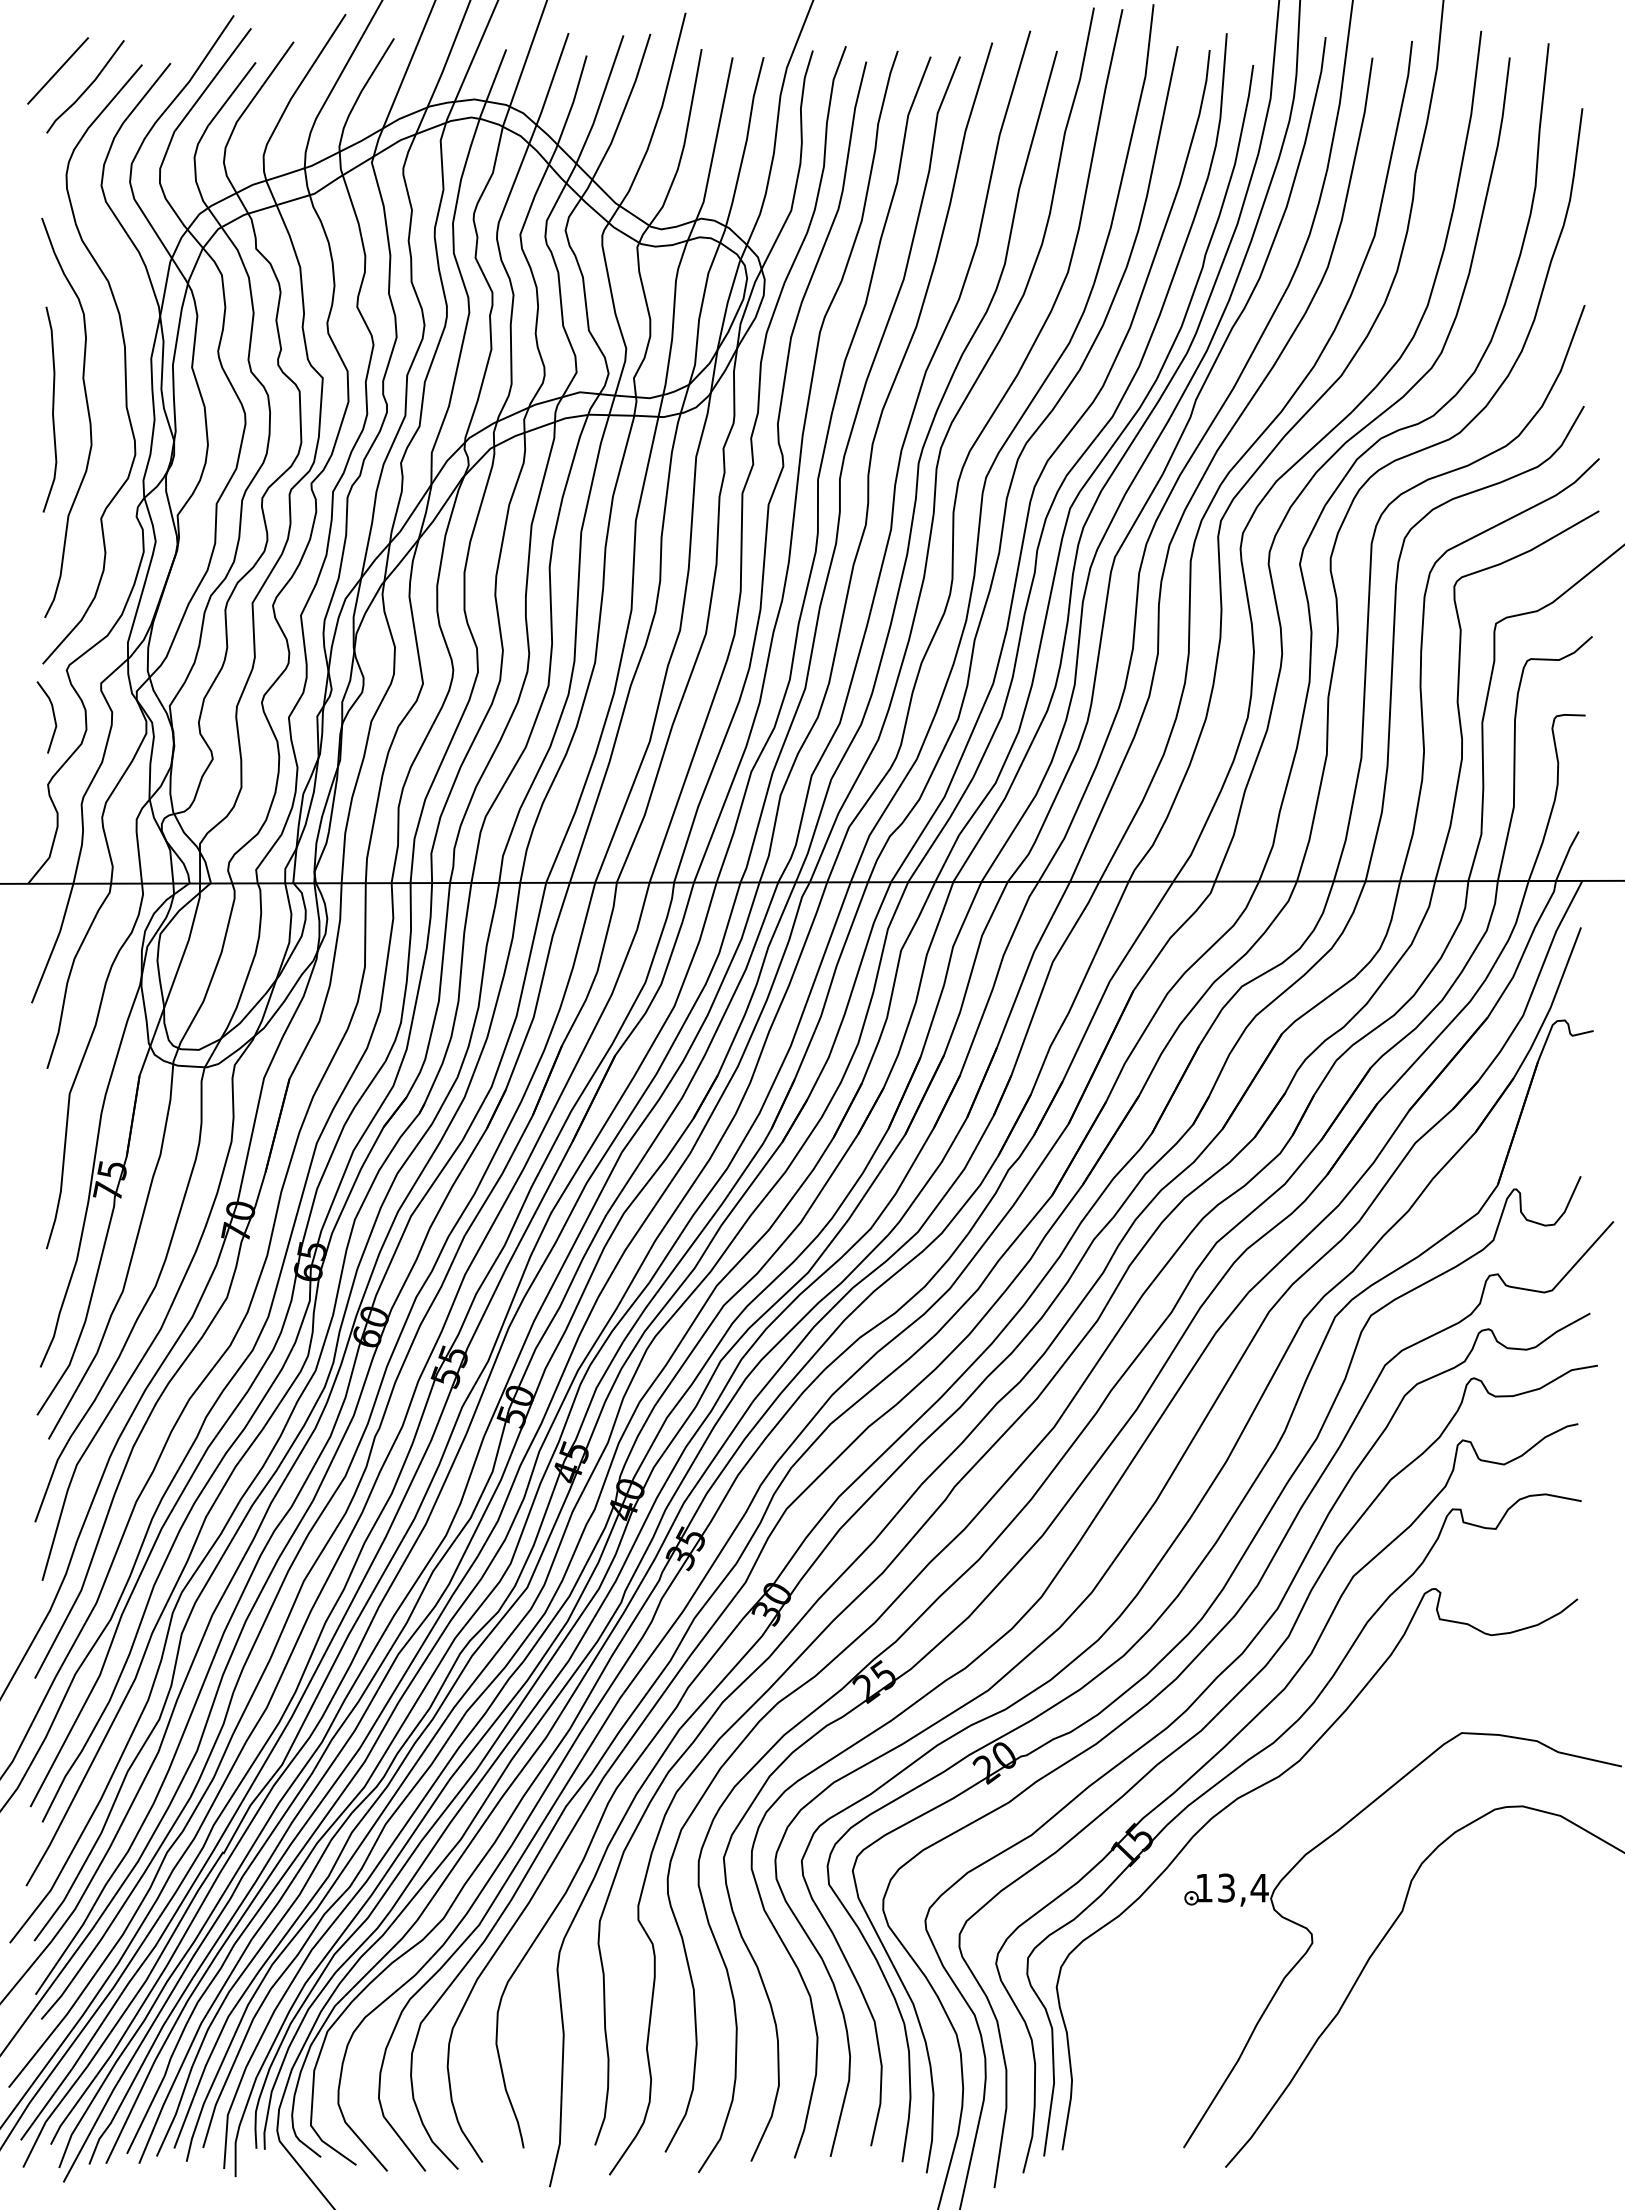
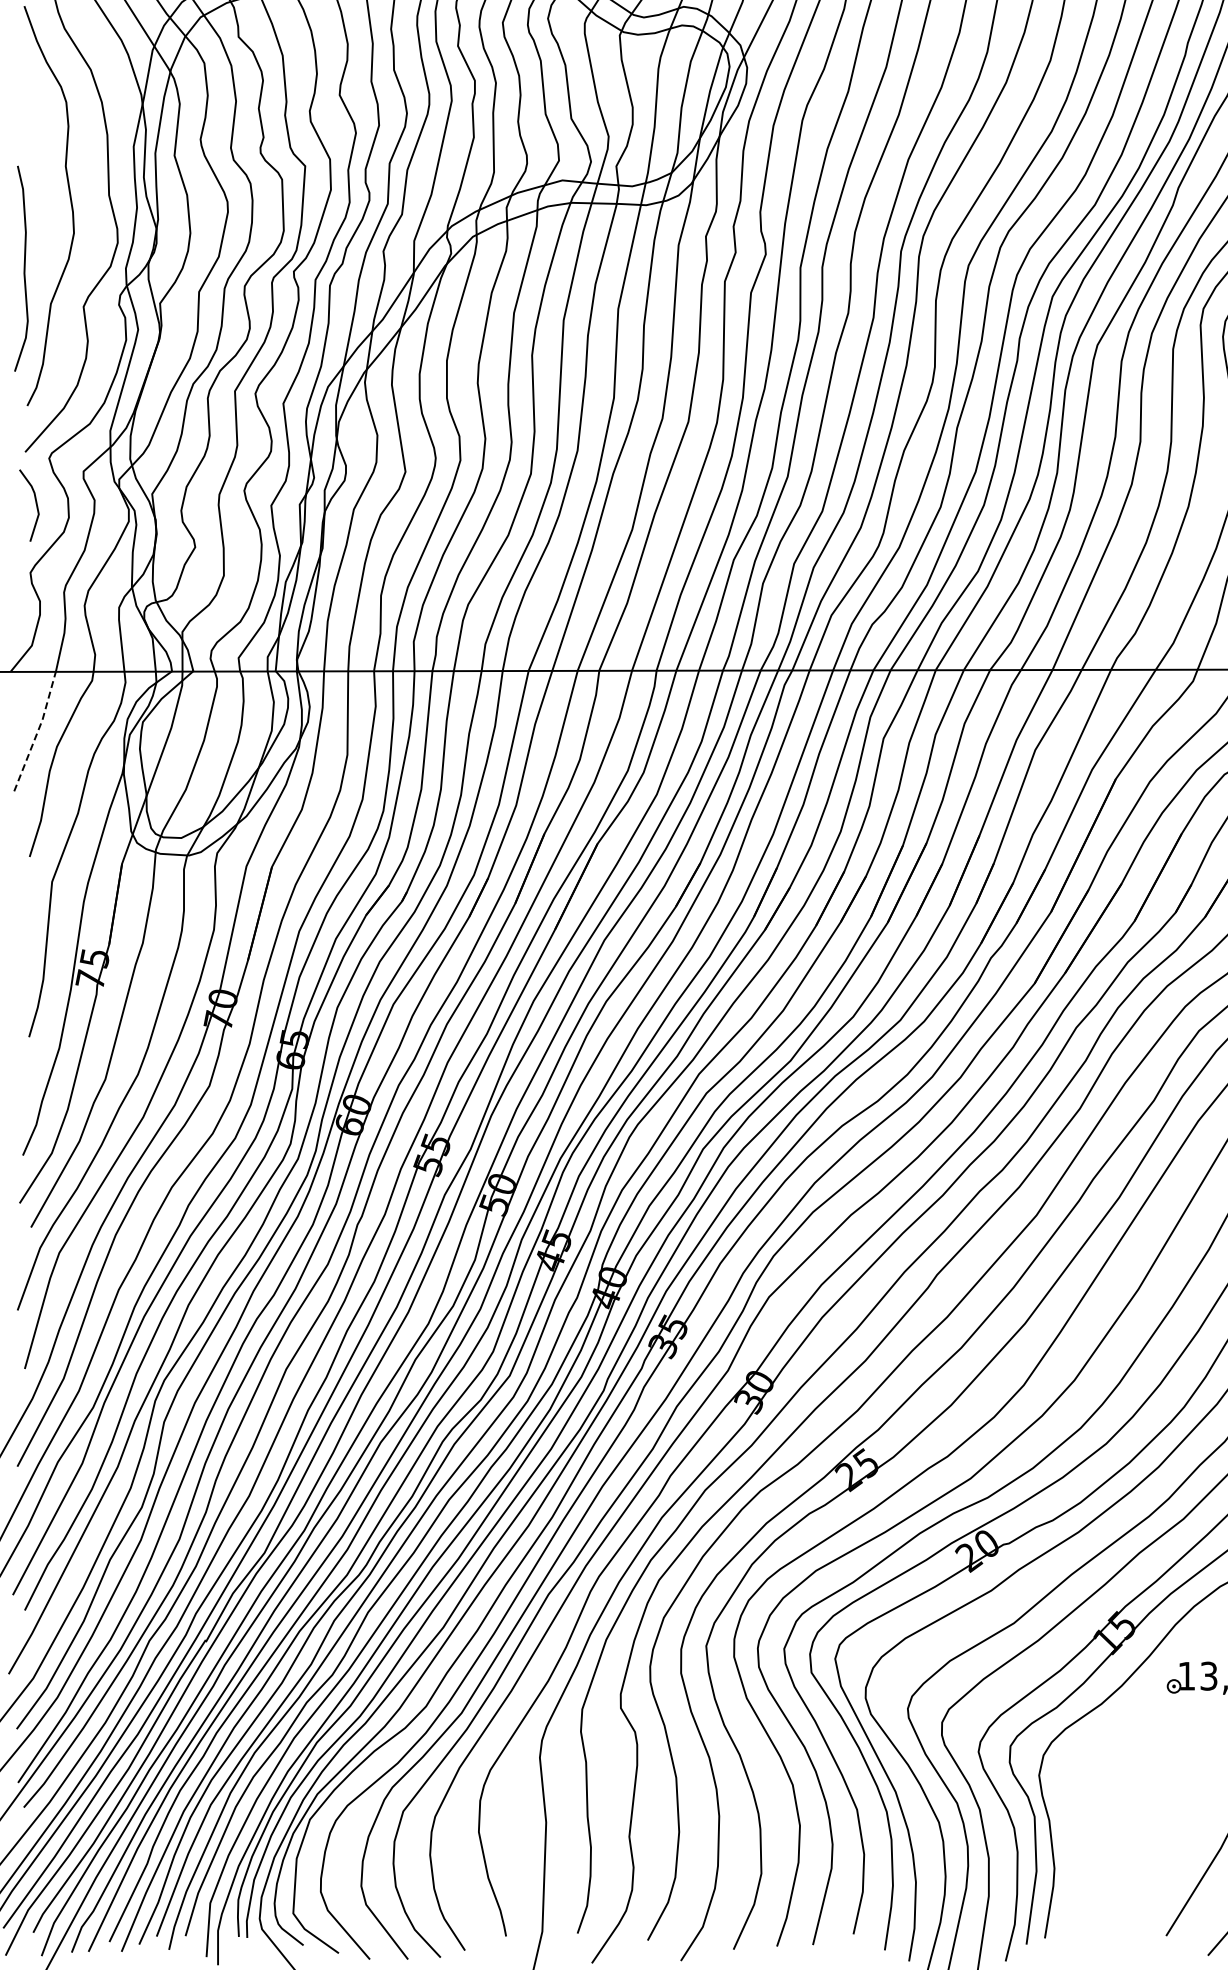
curve: (52, 409) -> (23, 268), moved
line: (55, 942) -> (37, 730), solid -> dashed

